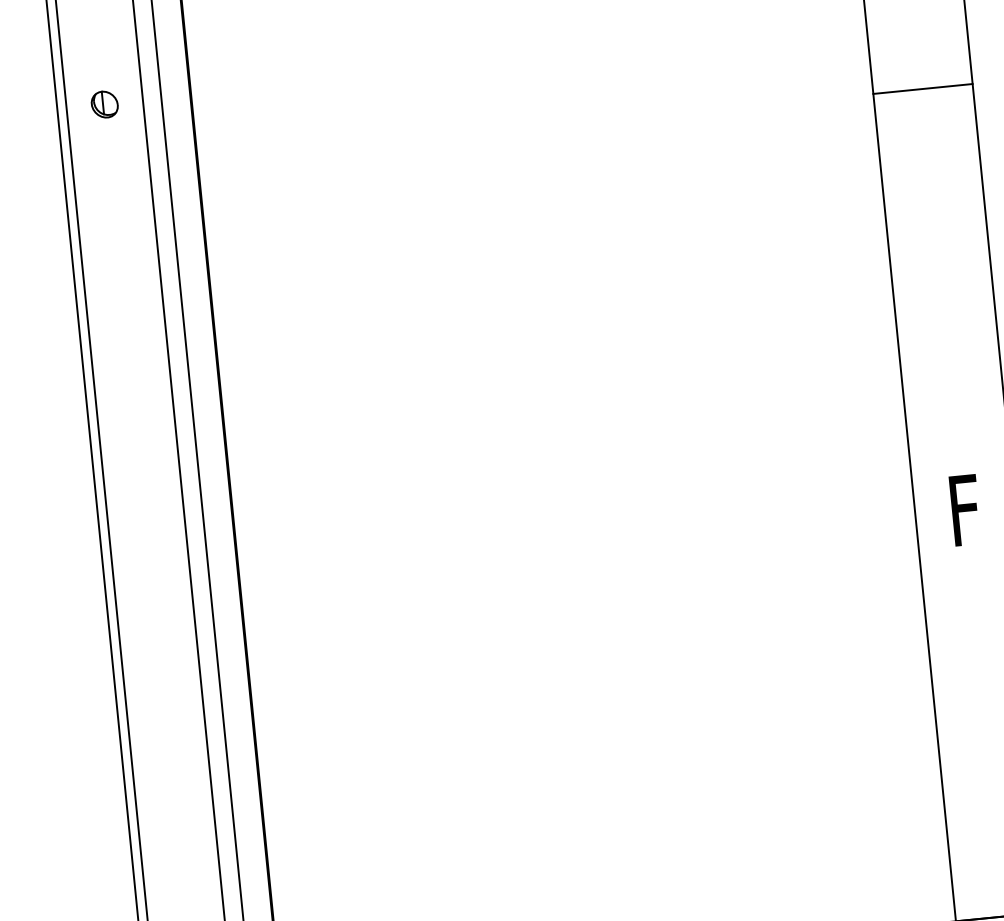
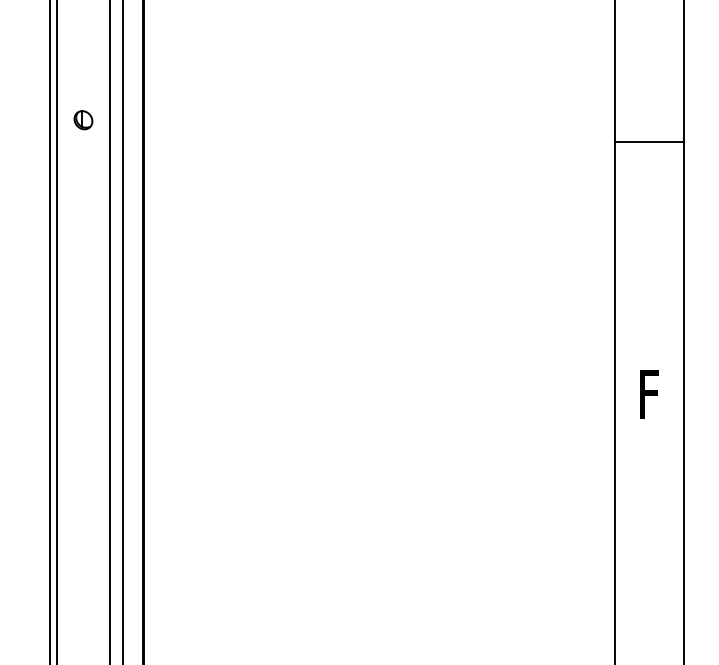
line: (921, 88) -> (648, 141), moved
part: (104, 104) -> (83, 120), moved

